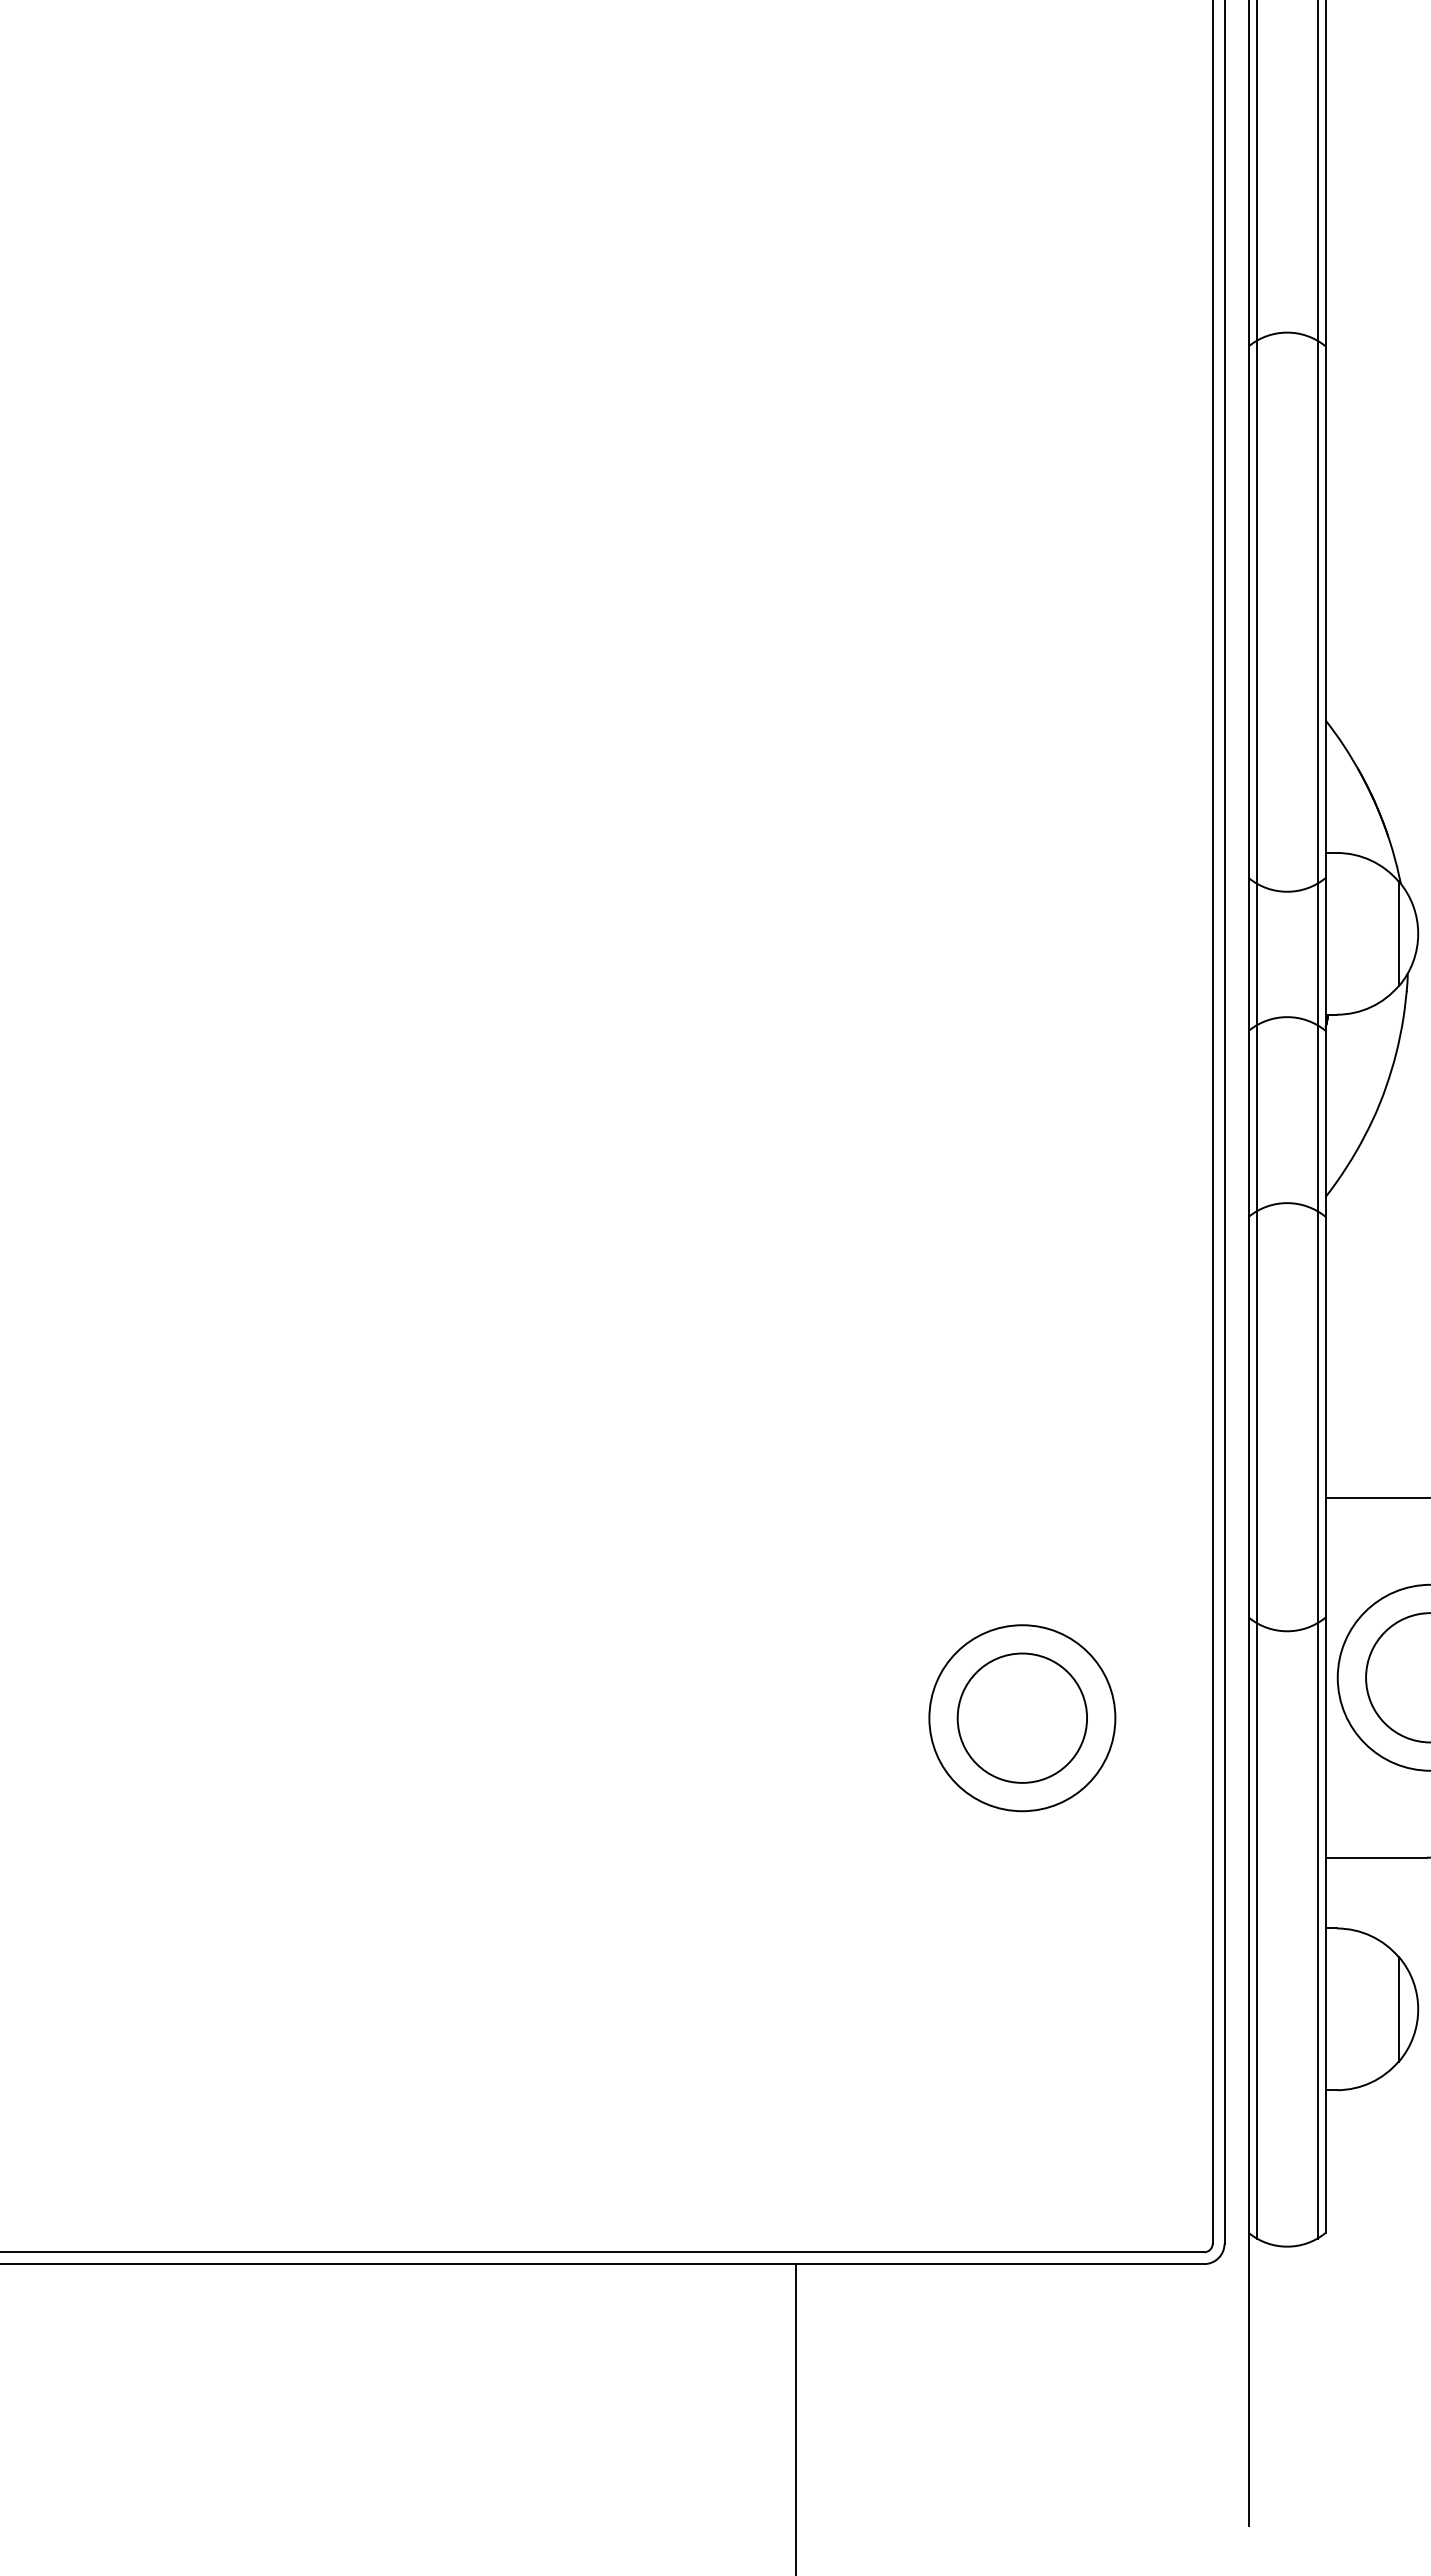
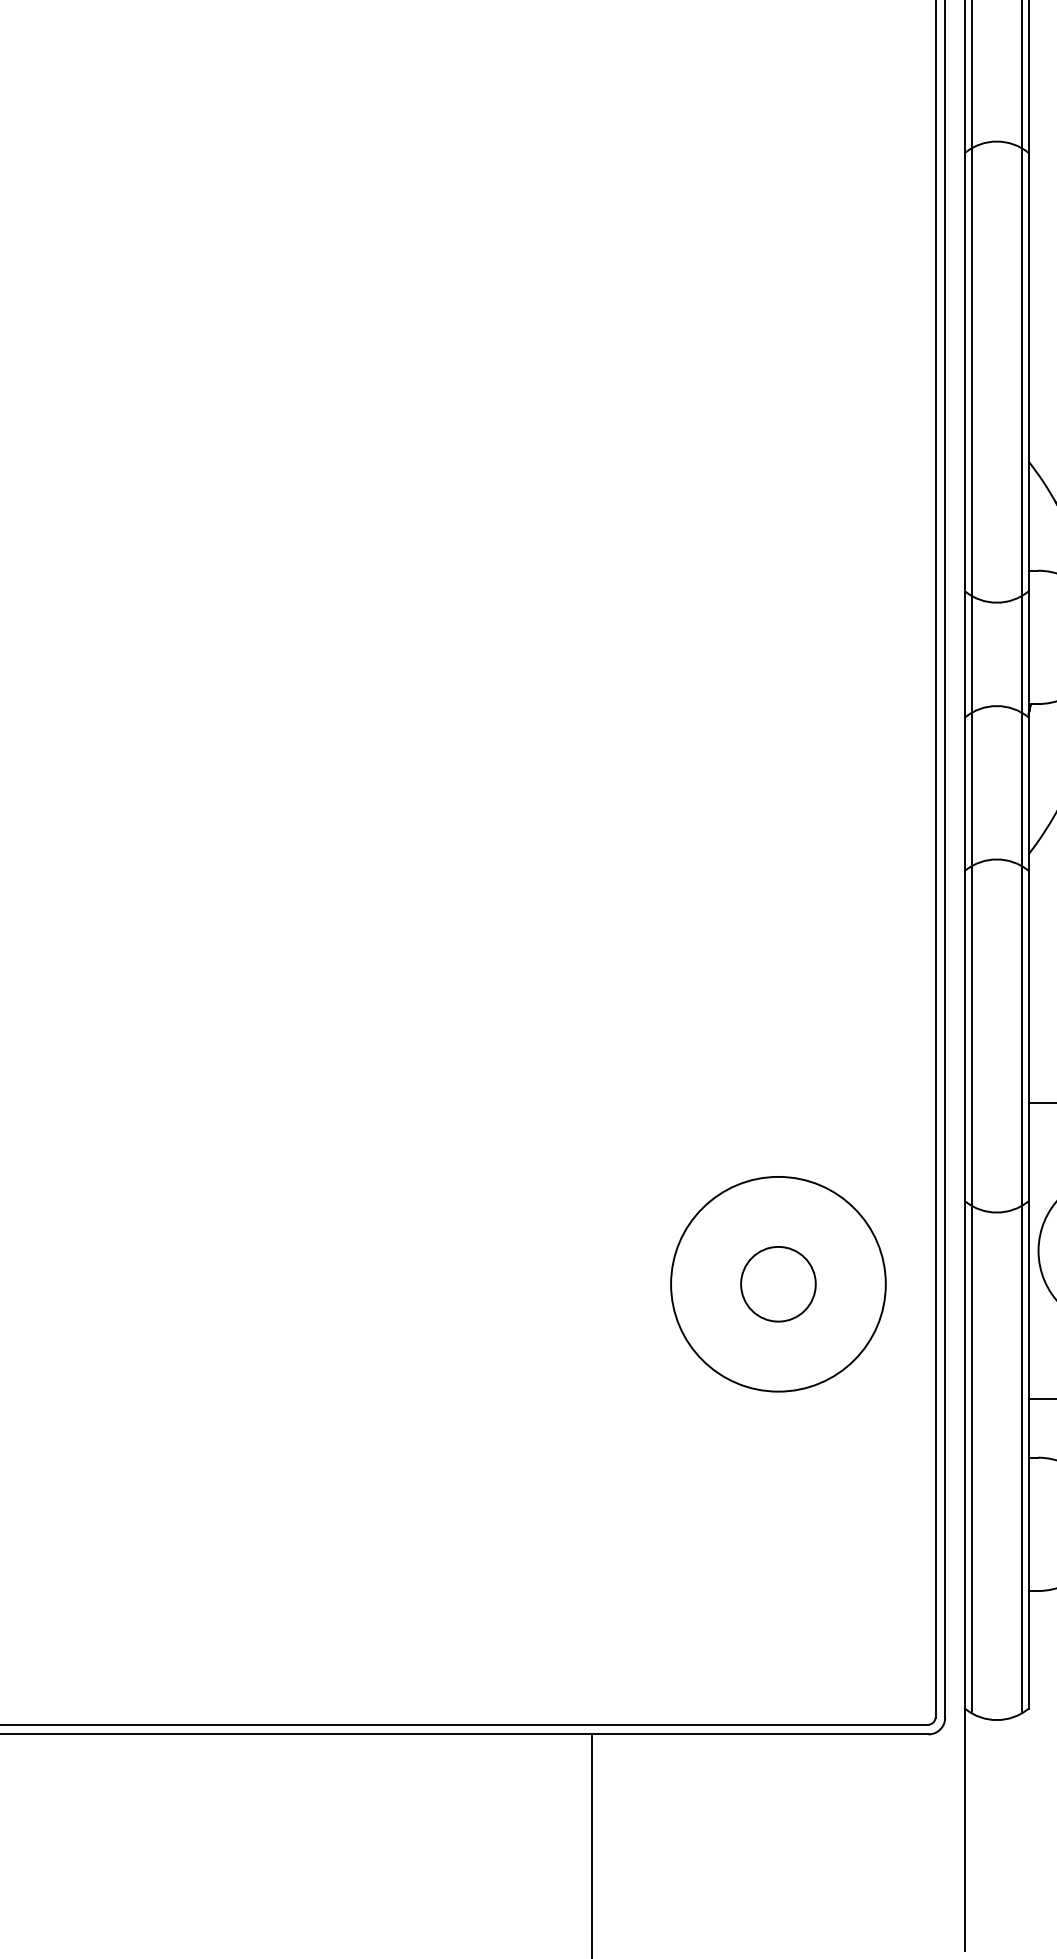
circle: (1022, 1717) -> (778, 1283), size x0.7
circle: (1022, 1718) -> (778, 1284), size x1.4

